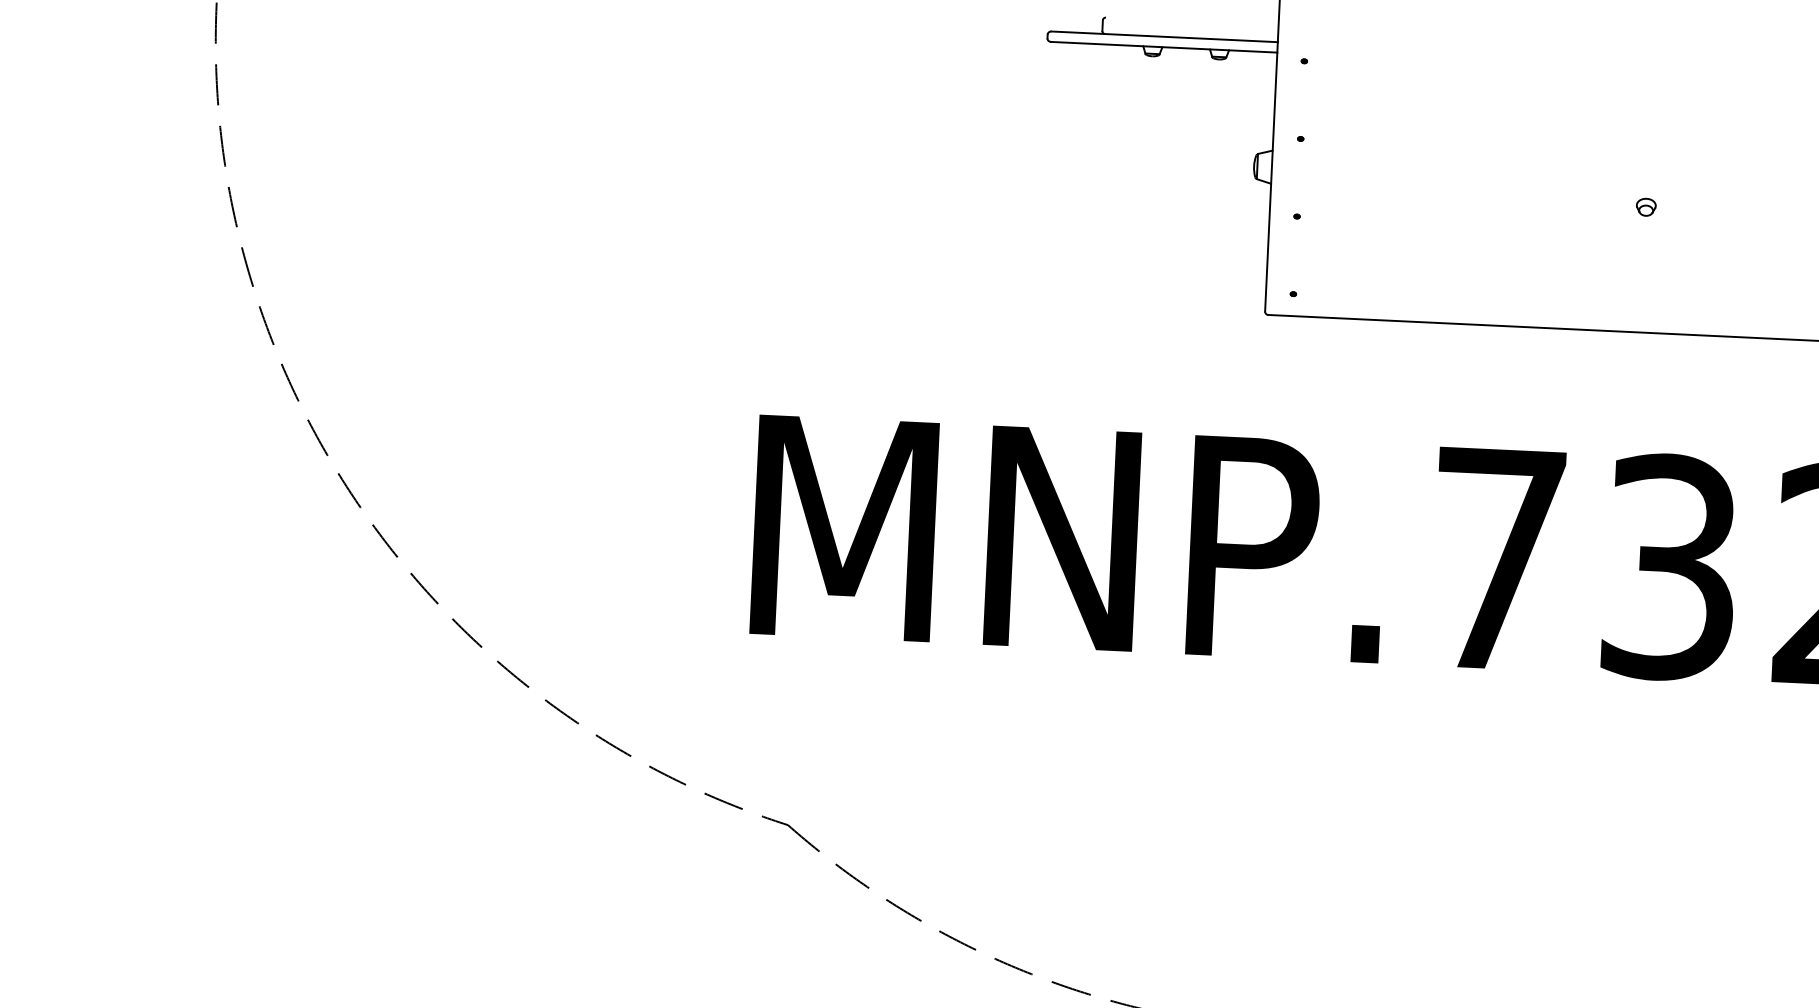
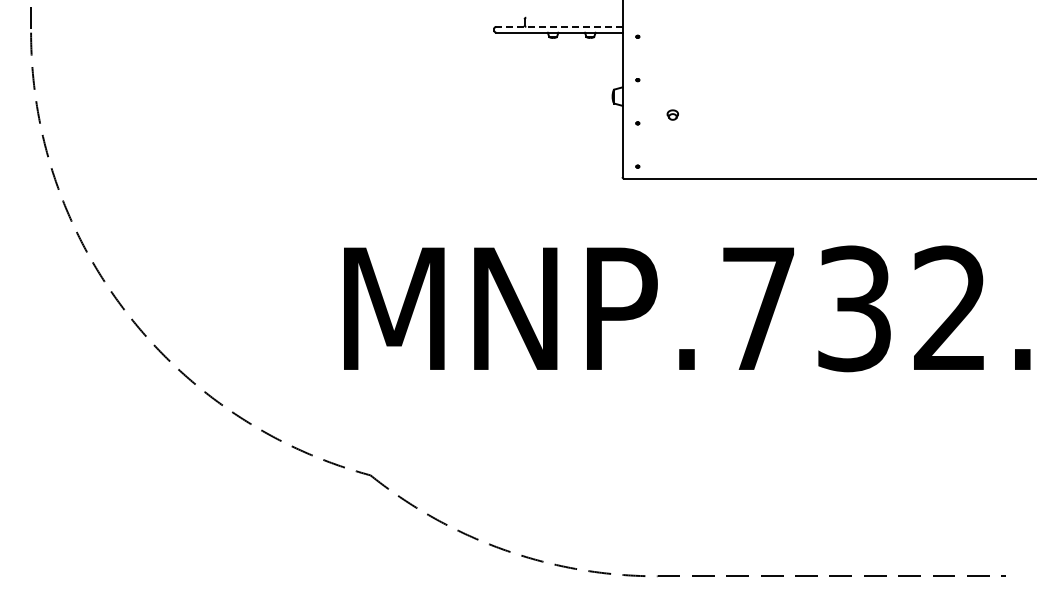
line: (1163, 36) -> (558, 26), solid -> dashed
part: (1645, 206) -> (672, 114), moved

